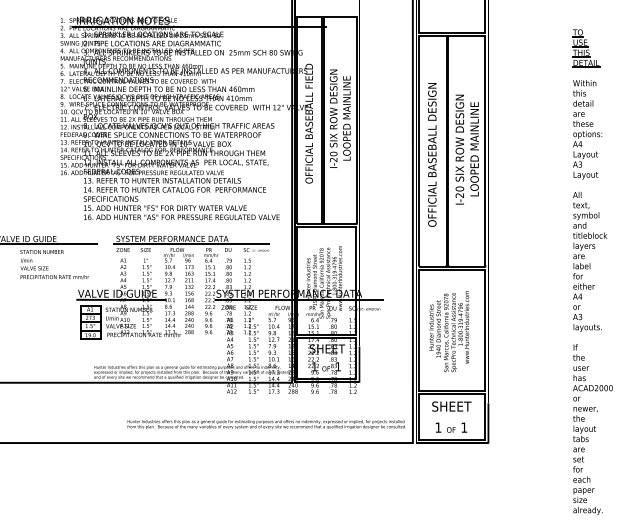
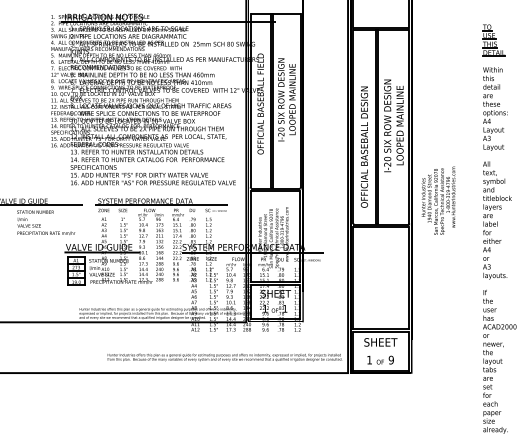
text: (432, 154) -> (364, 146), moved
text: (449, 331) -> (438, 200), moved
text: (464, 427) -> (391, 360), 1 -> 9

